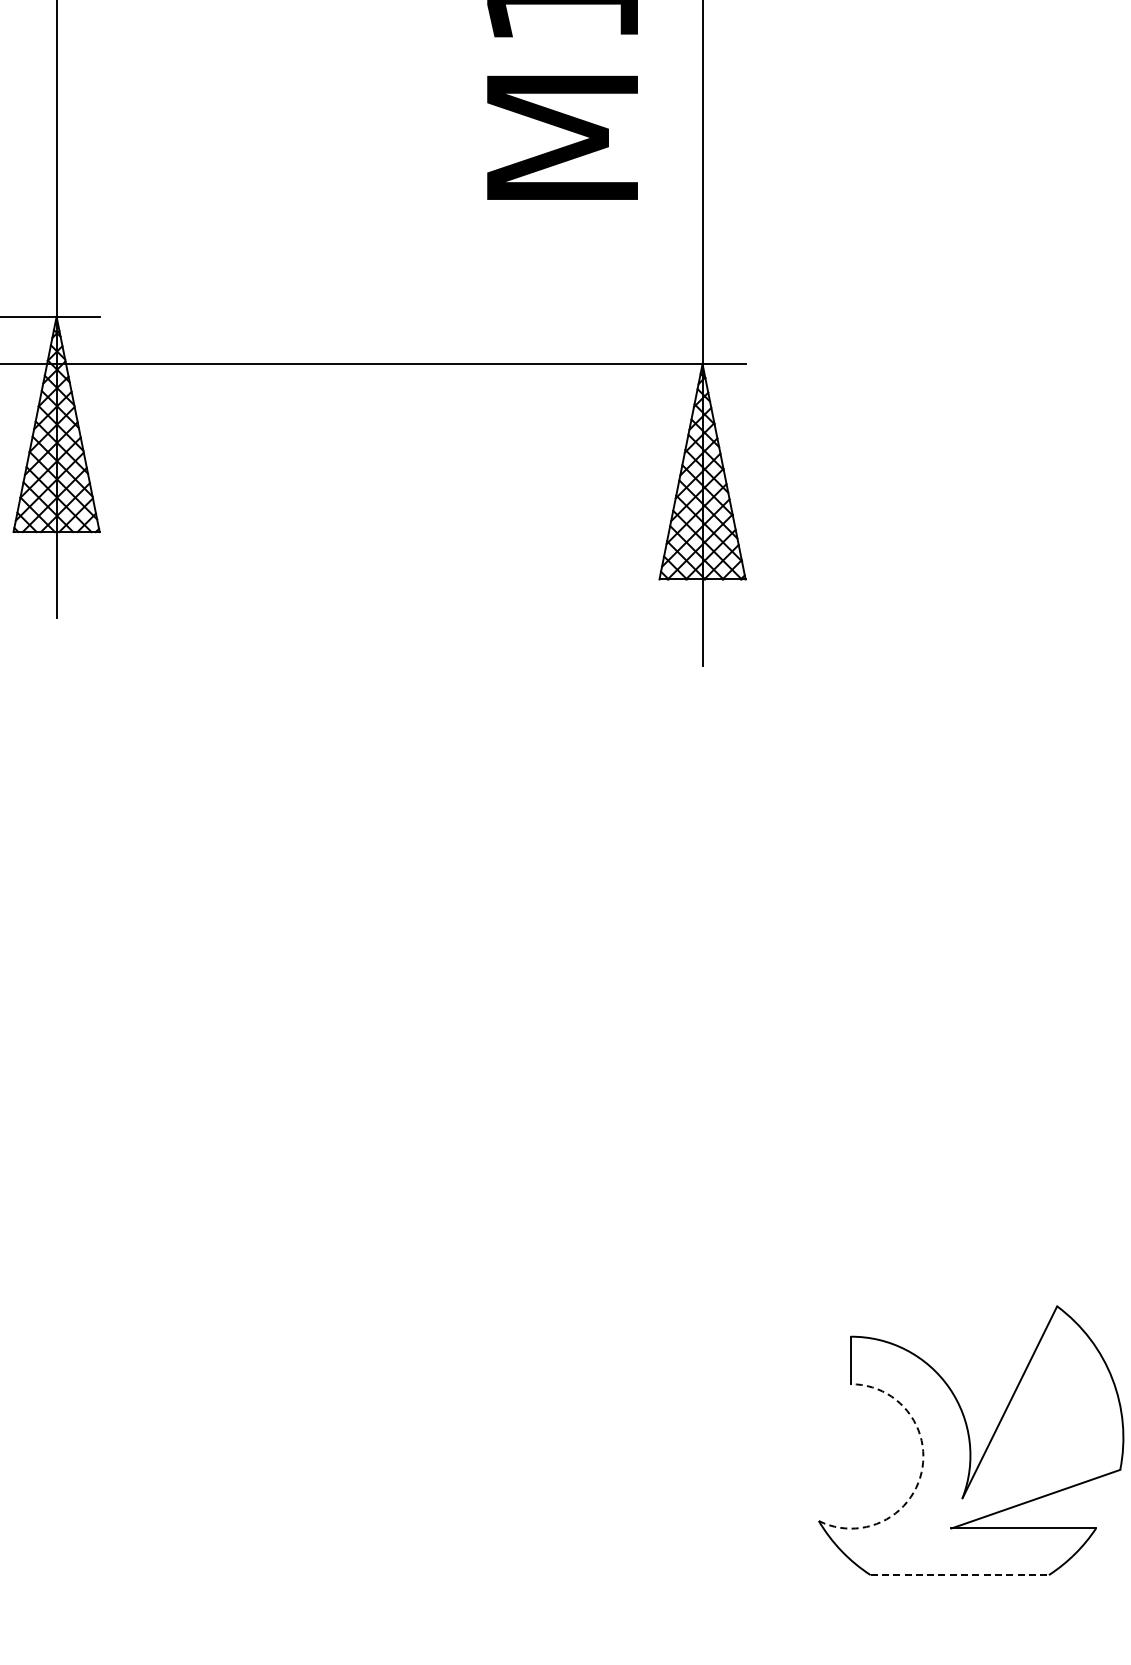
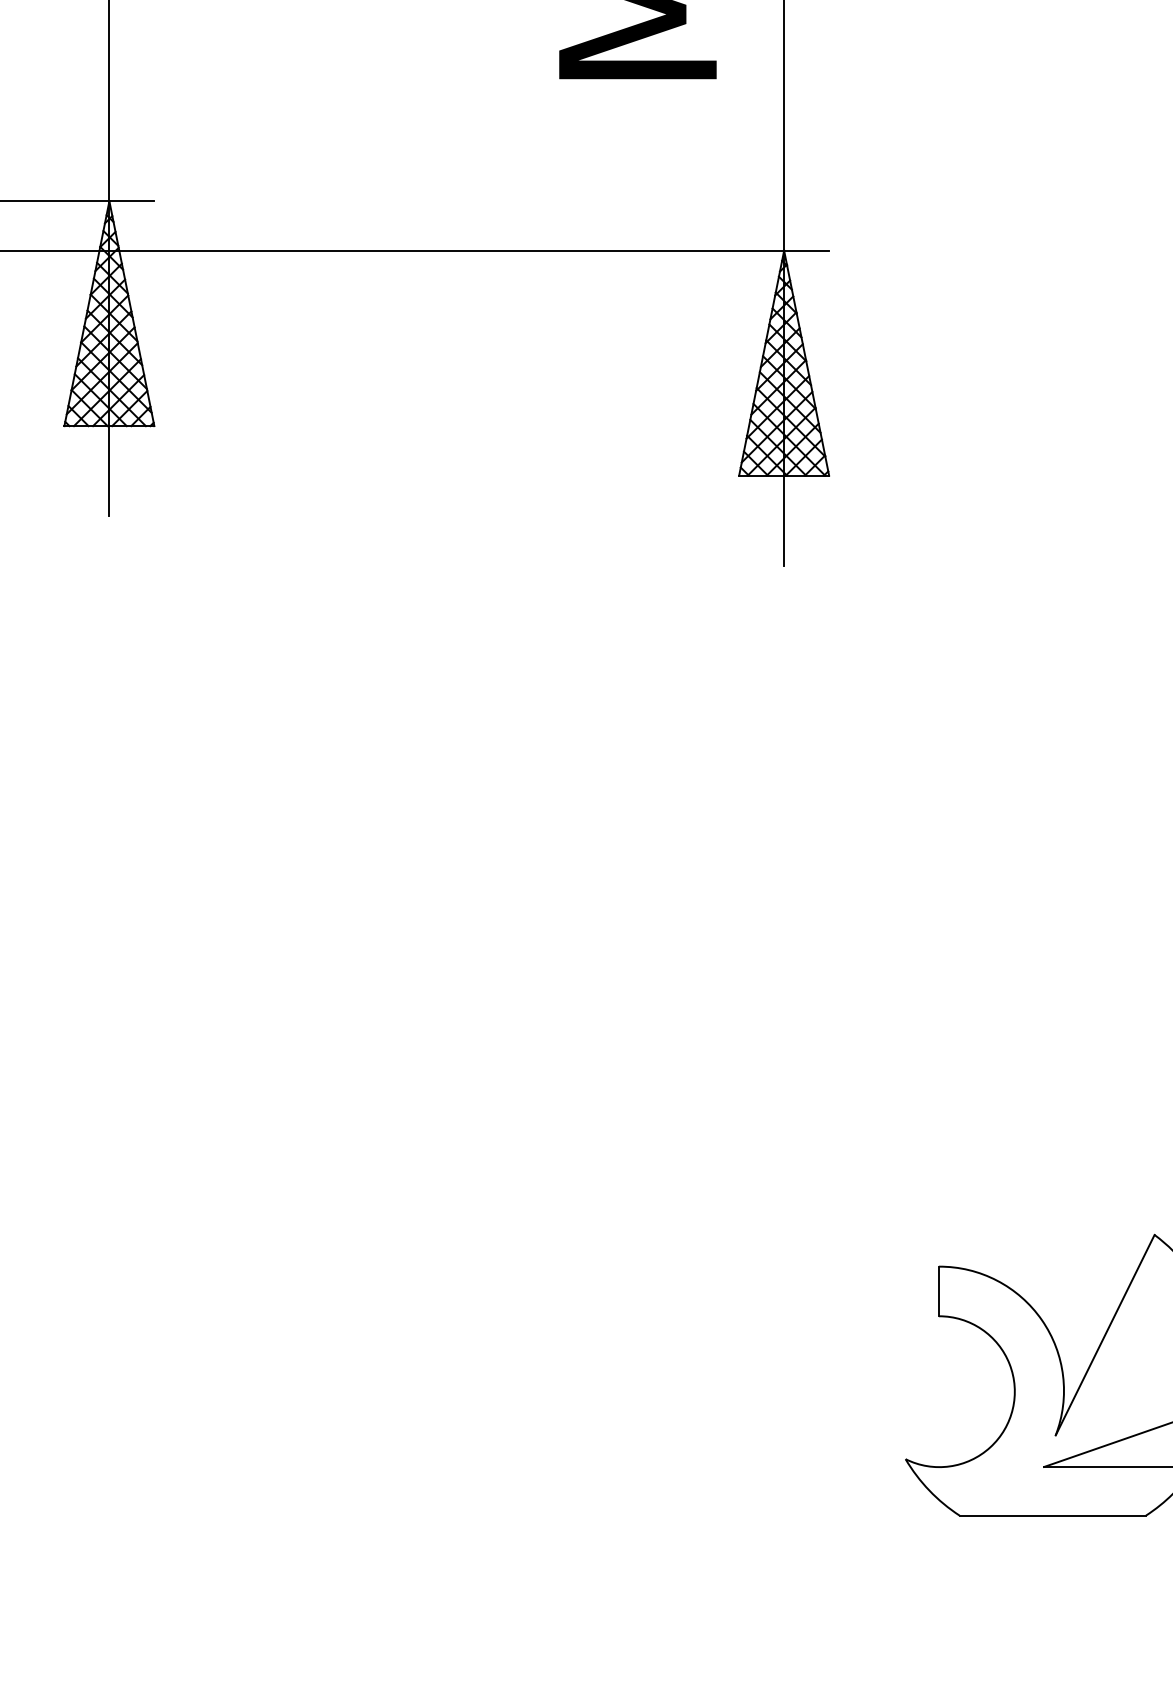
arc: (921, 1472) -> (1012, 1408), dashed -> solid
line: (960, 1575) -> (1053, 1516), dashed -> solid

